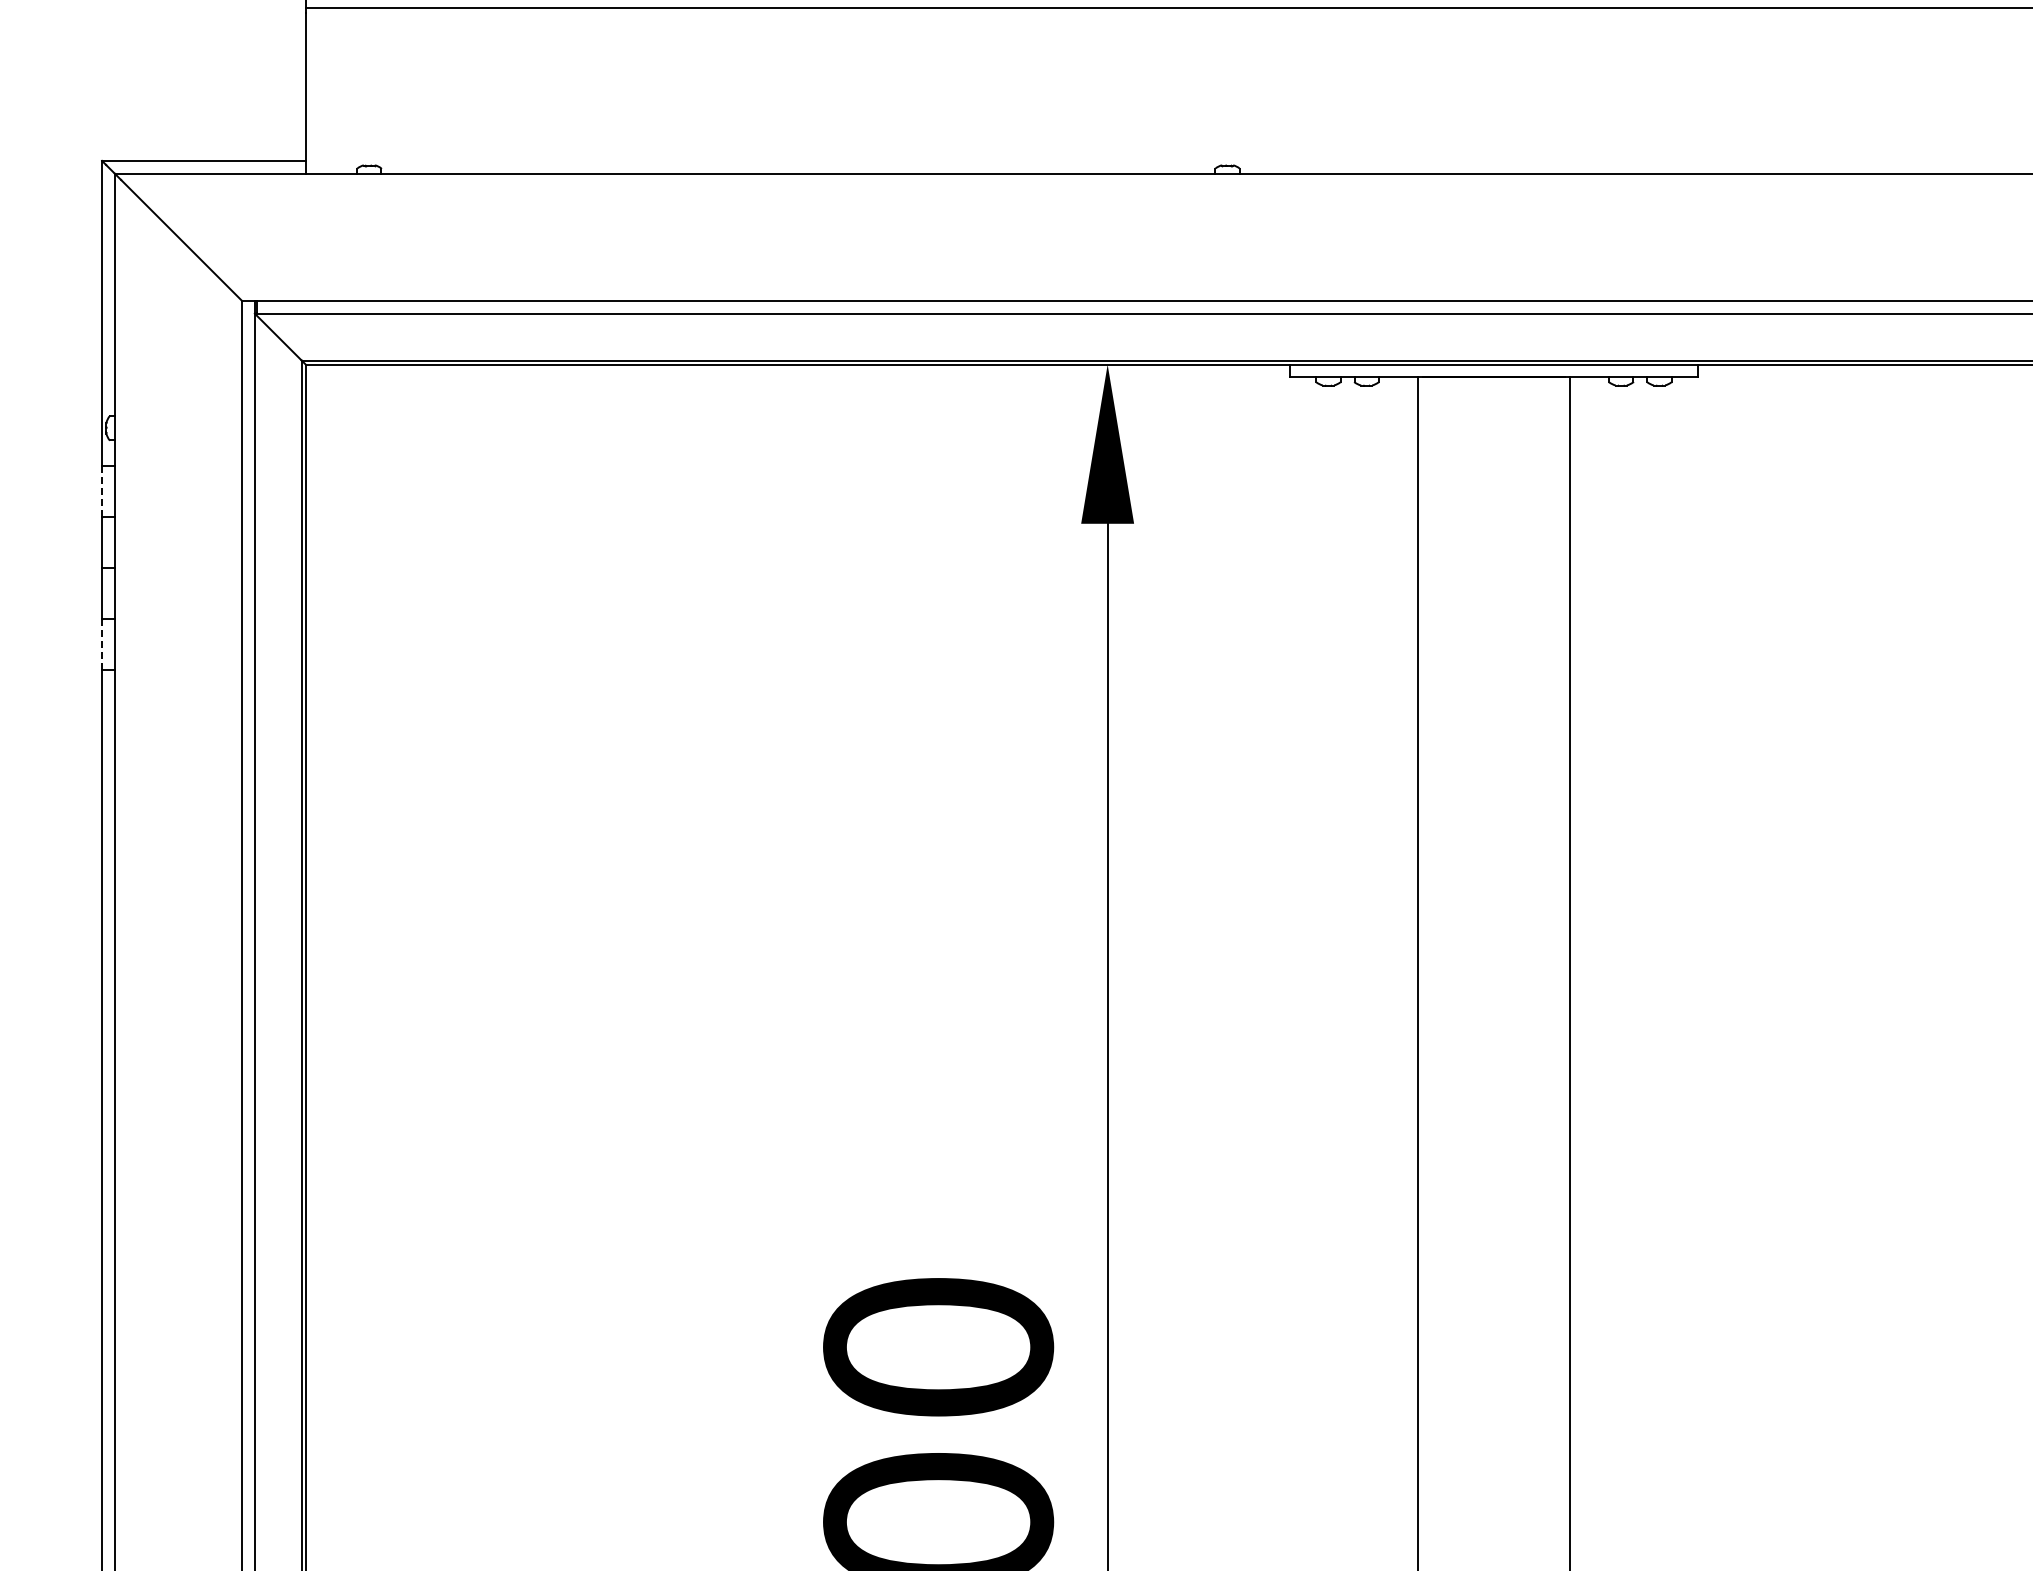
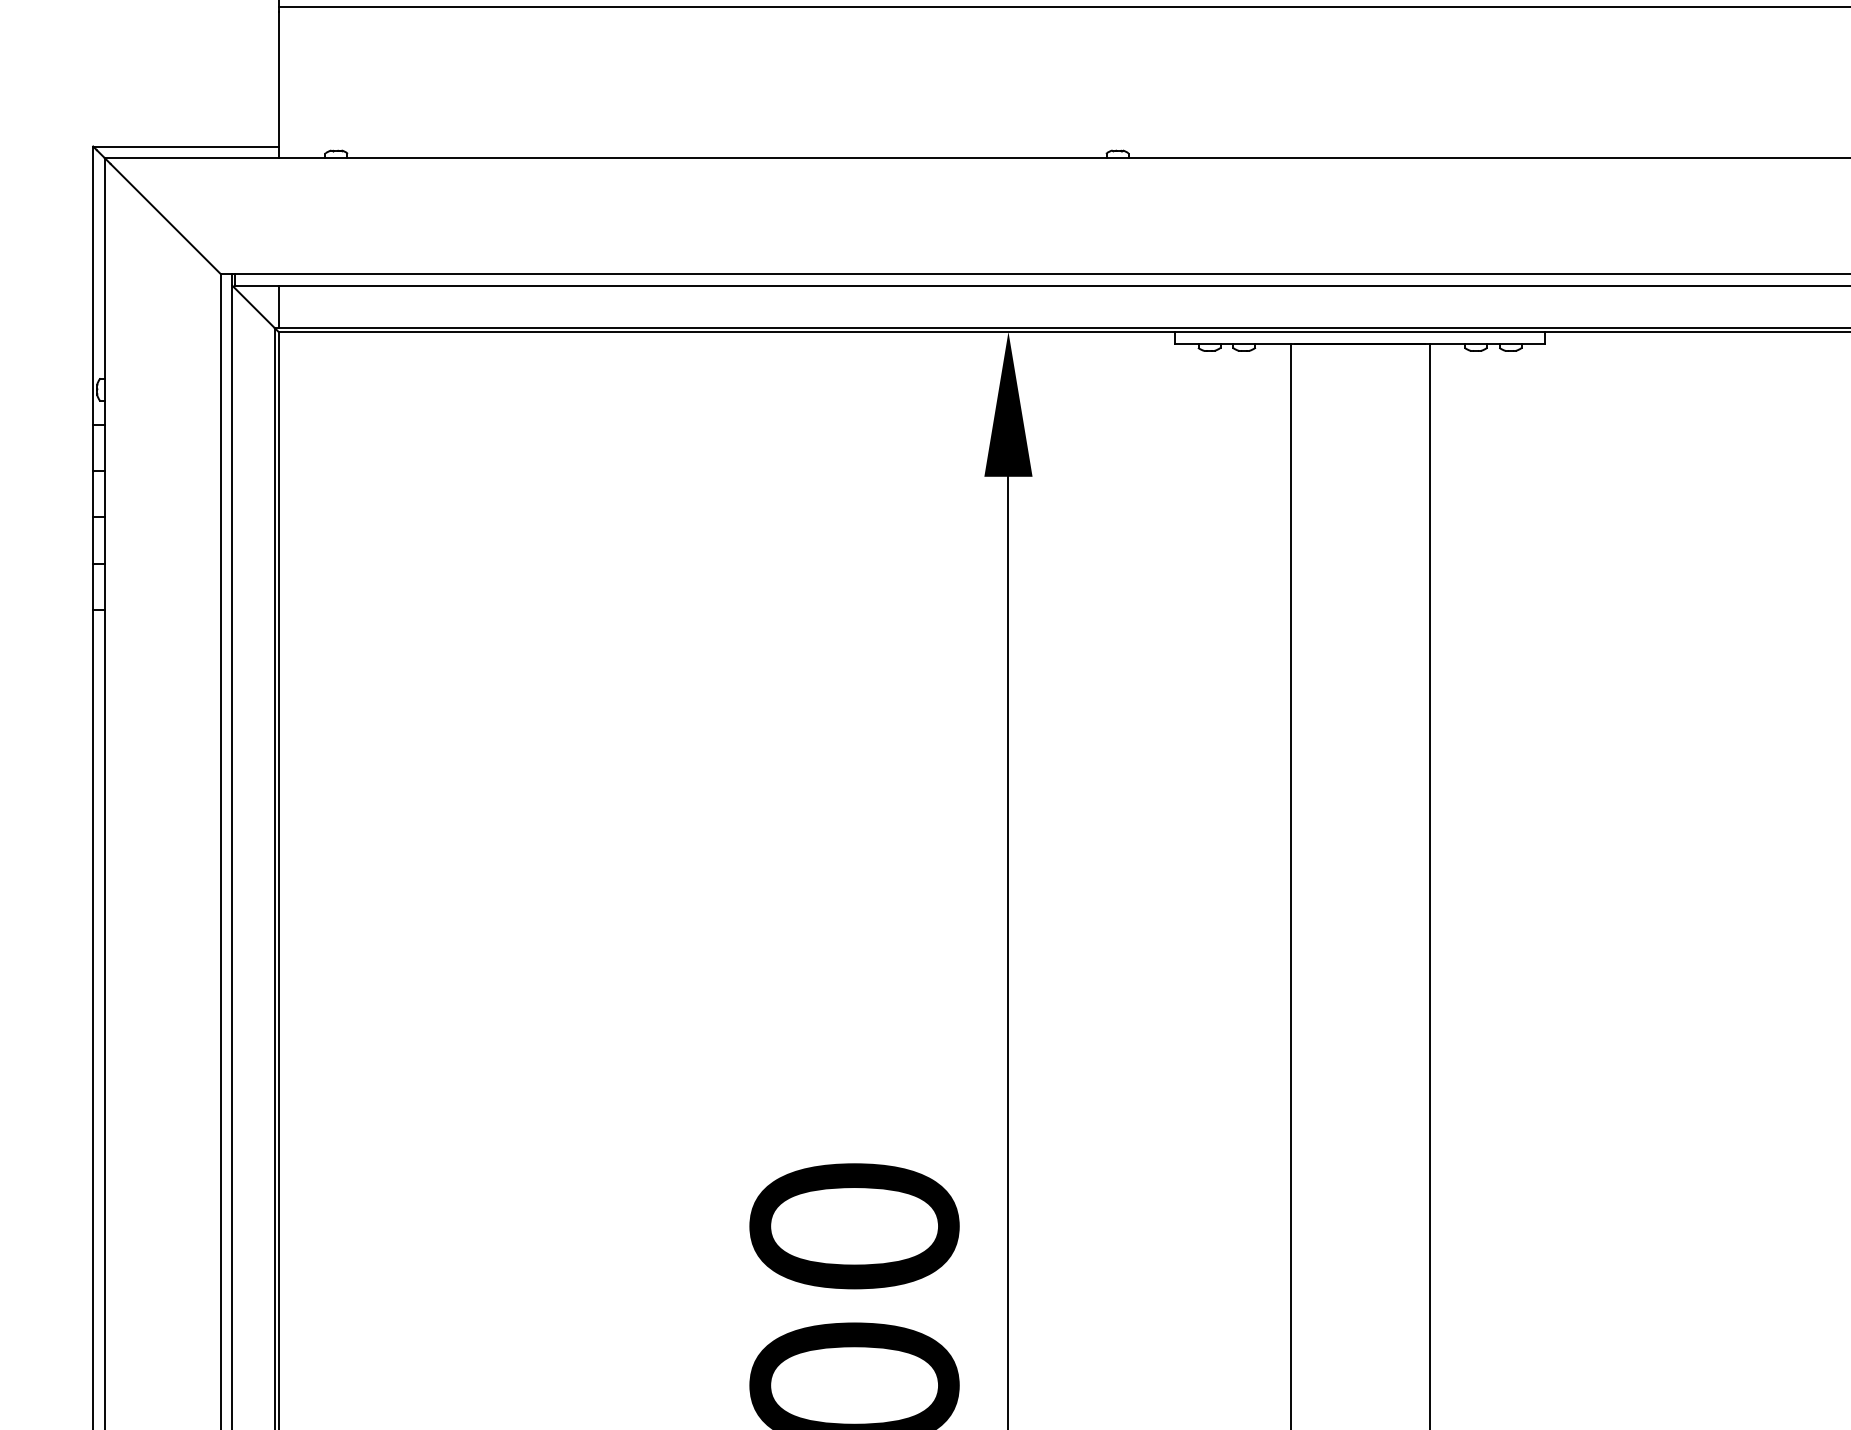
line: (305, 336) -> (278, 306), added
line: (102, 492) -> (93, 448), dashed -> solid
line: (102, 644) -> (93, 586), dashed -> solid

